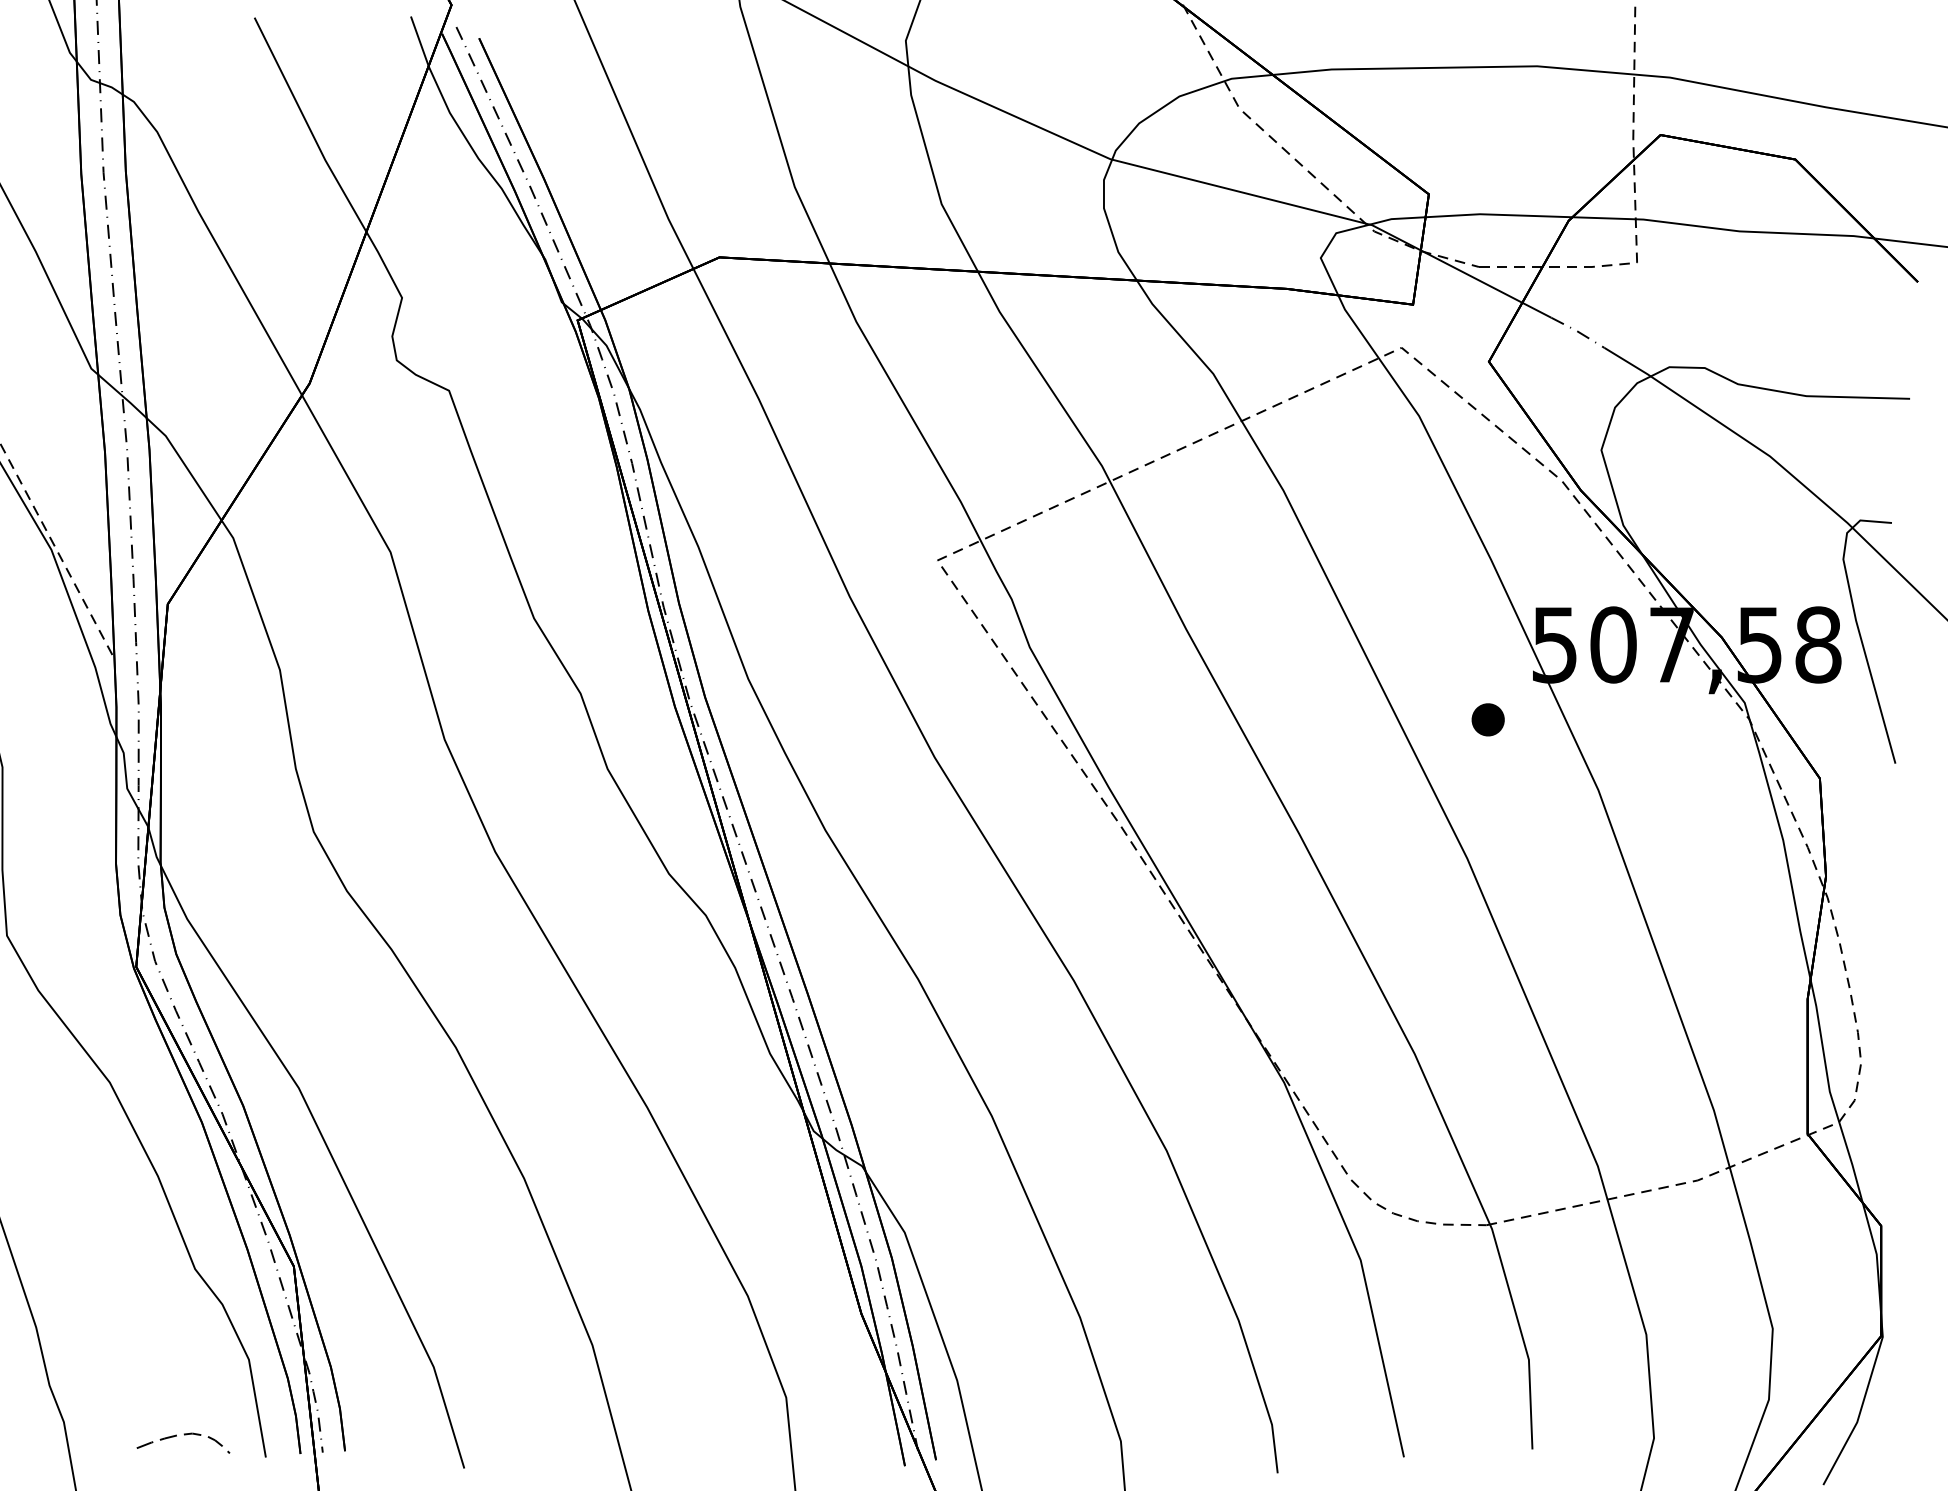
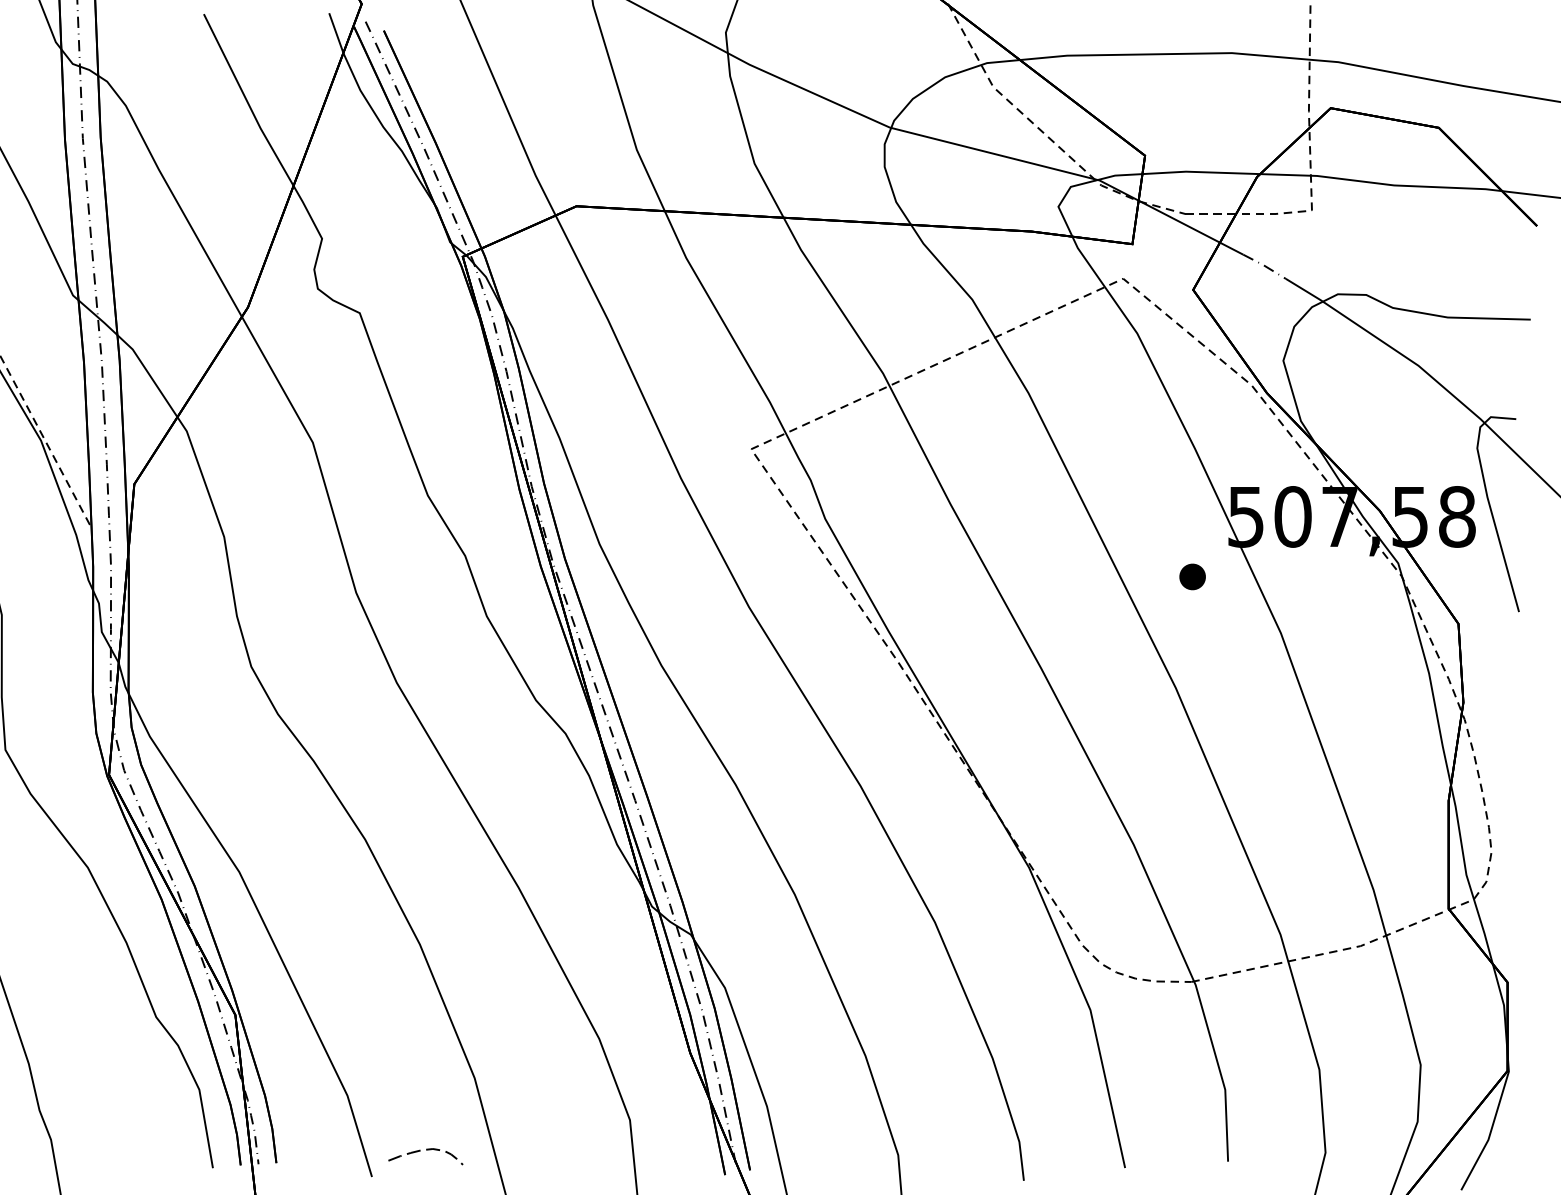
curve: (184, 1435) -> (426, 1150), moved

